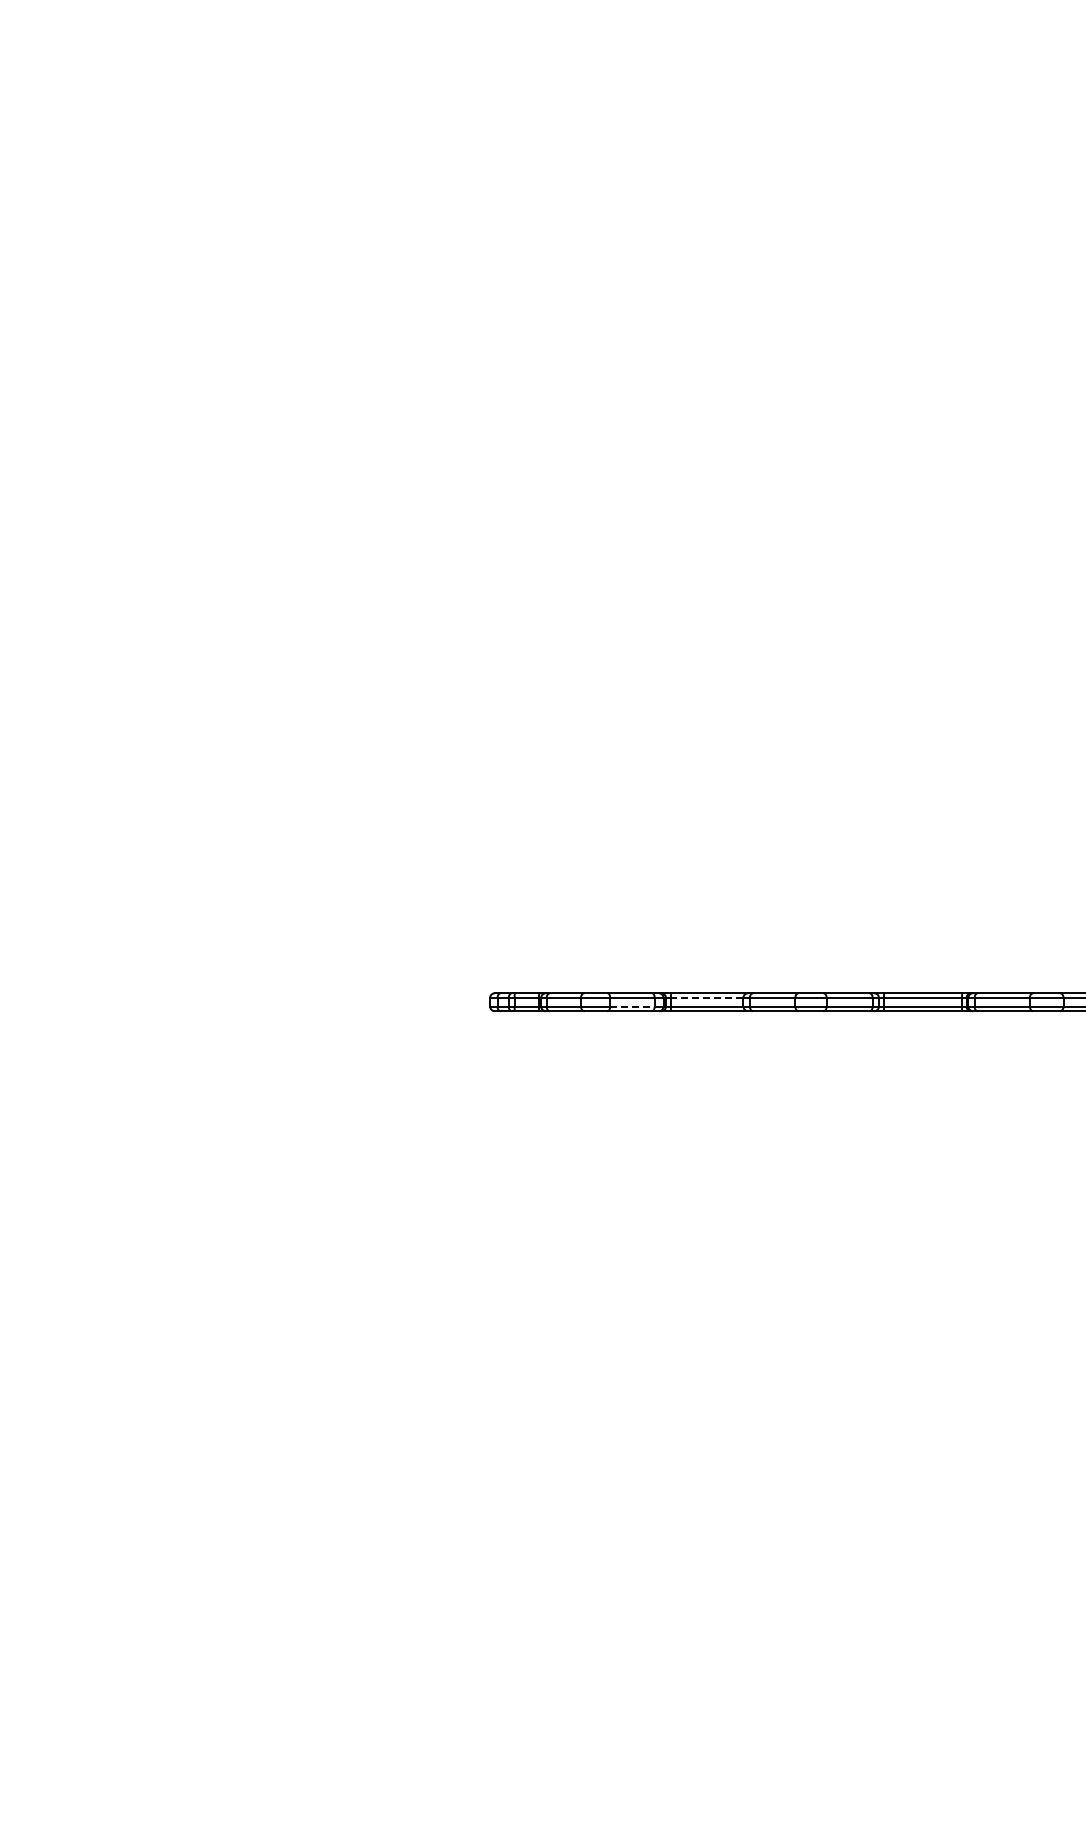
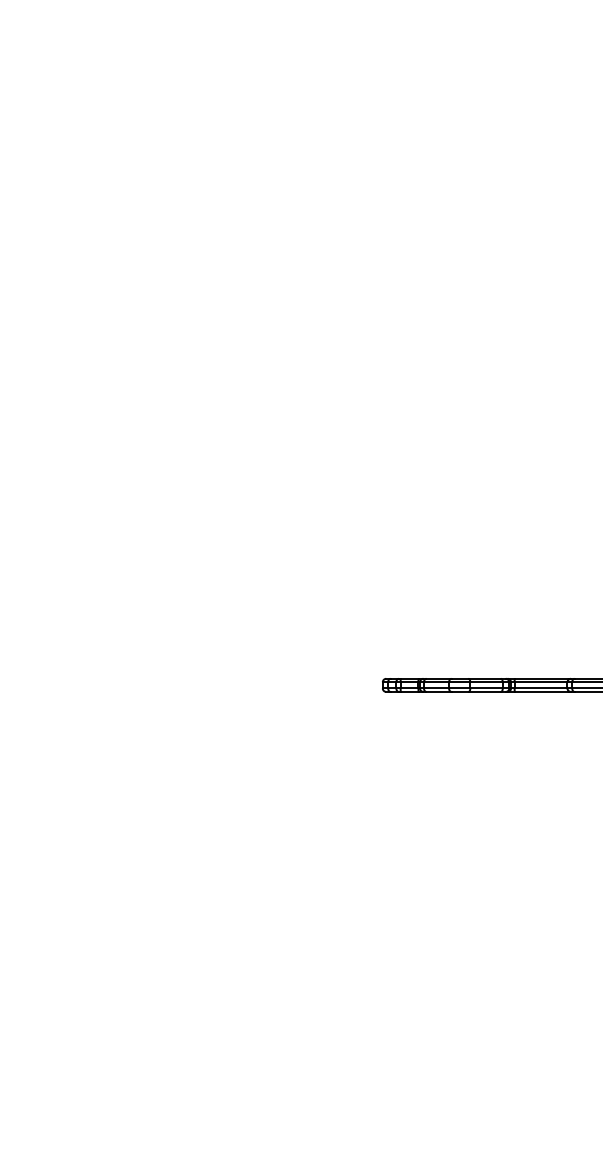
line: (706, 997) -> (540, 681), dashed -> solid
line: (632, 1006) -> (486, 688), dashed -> solid

